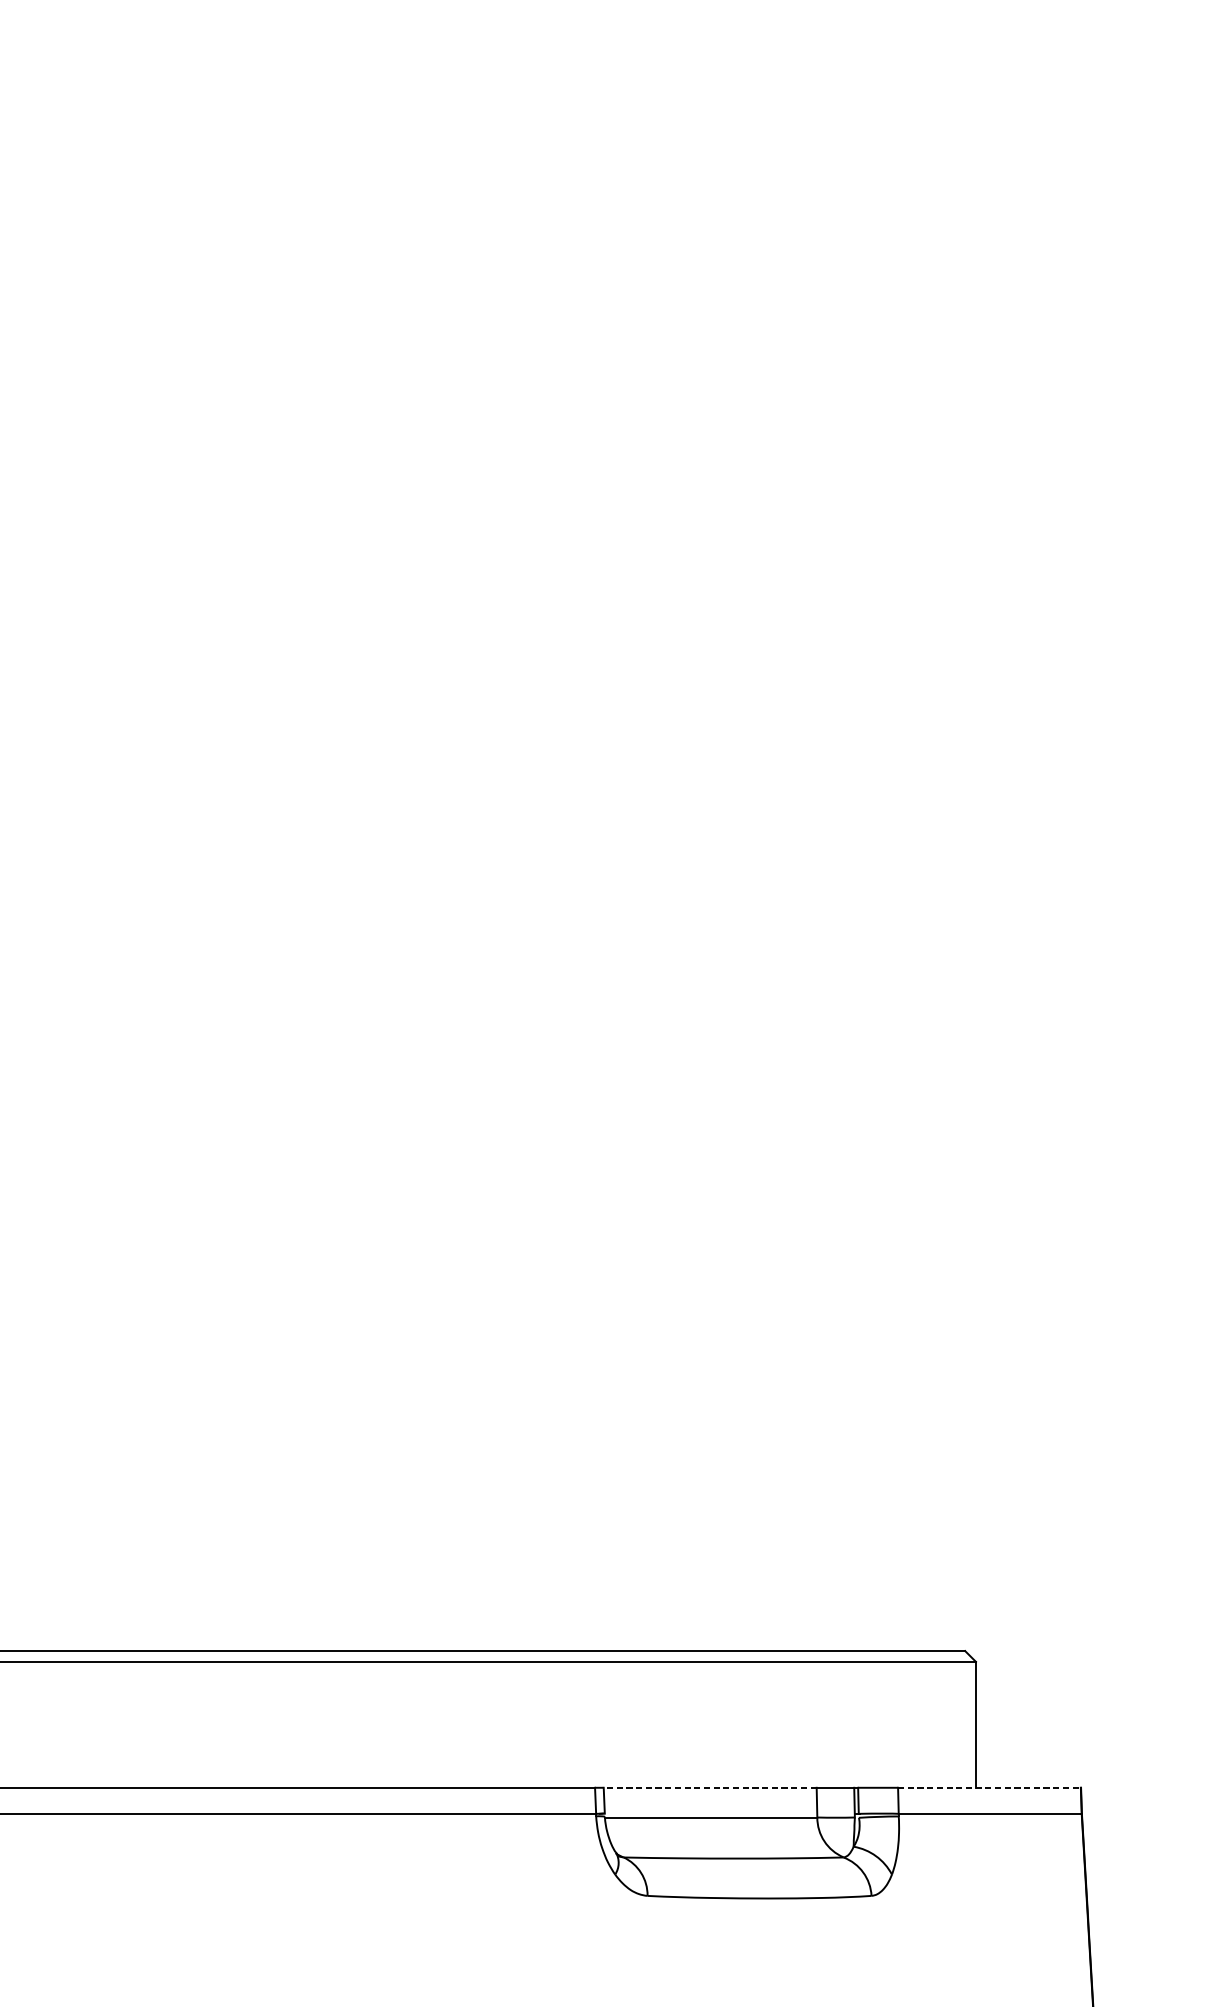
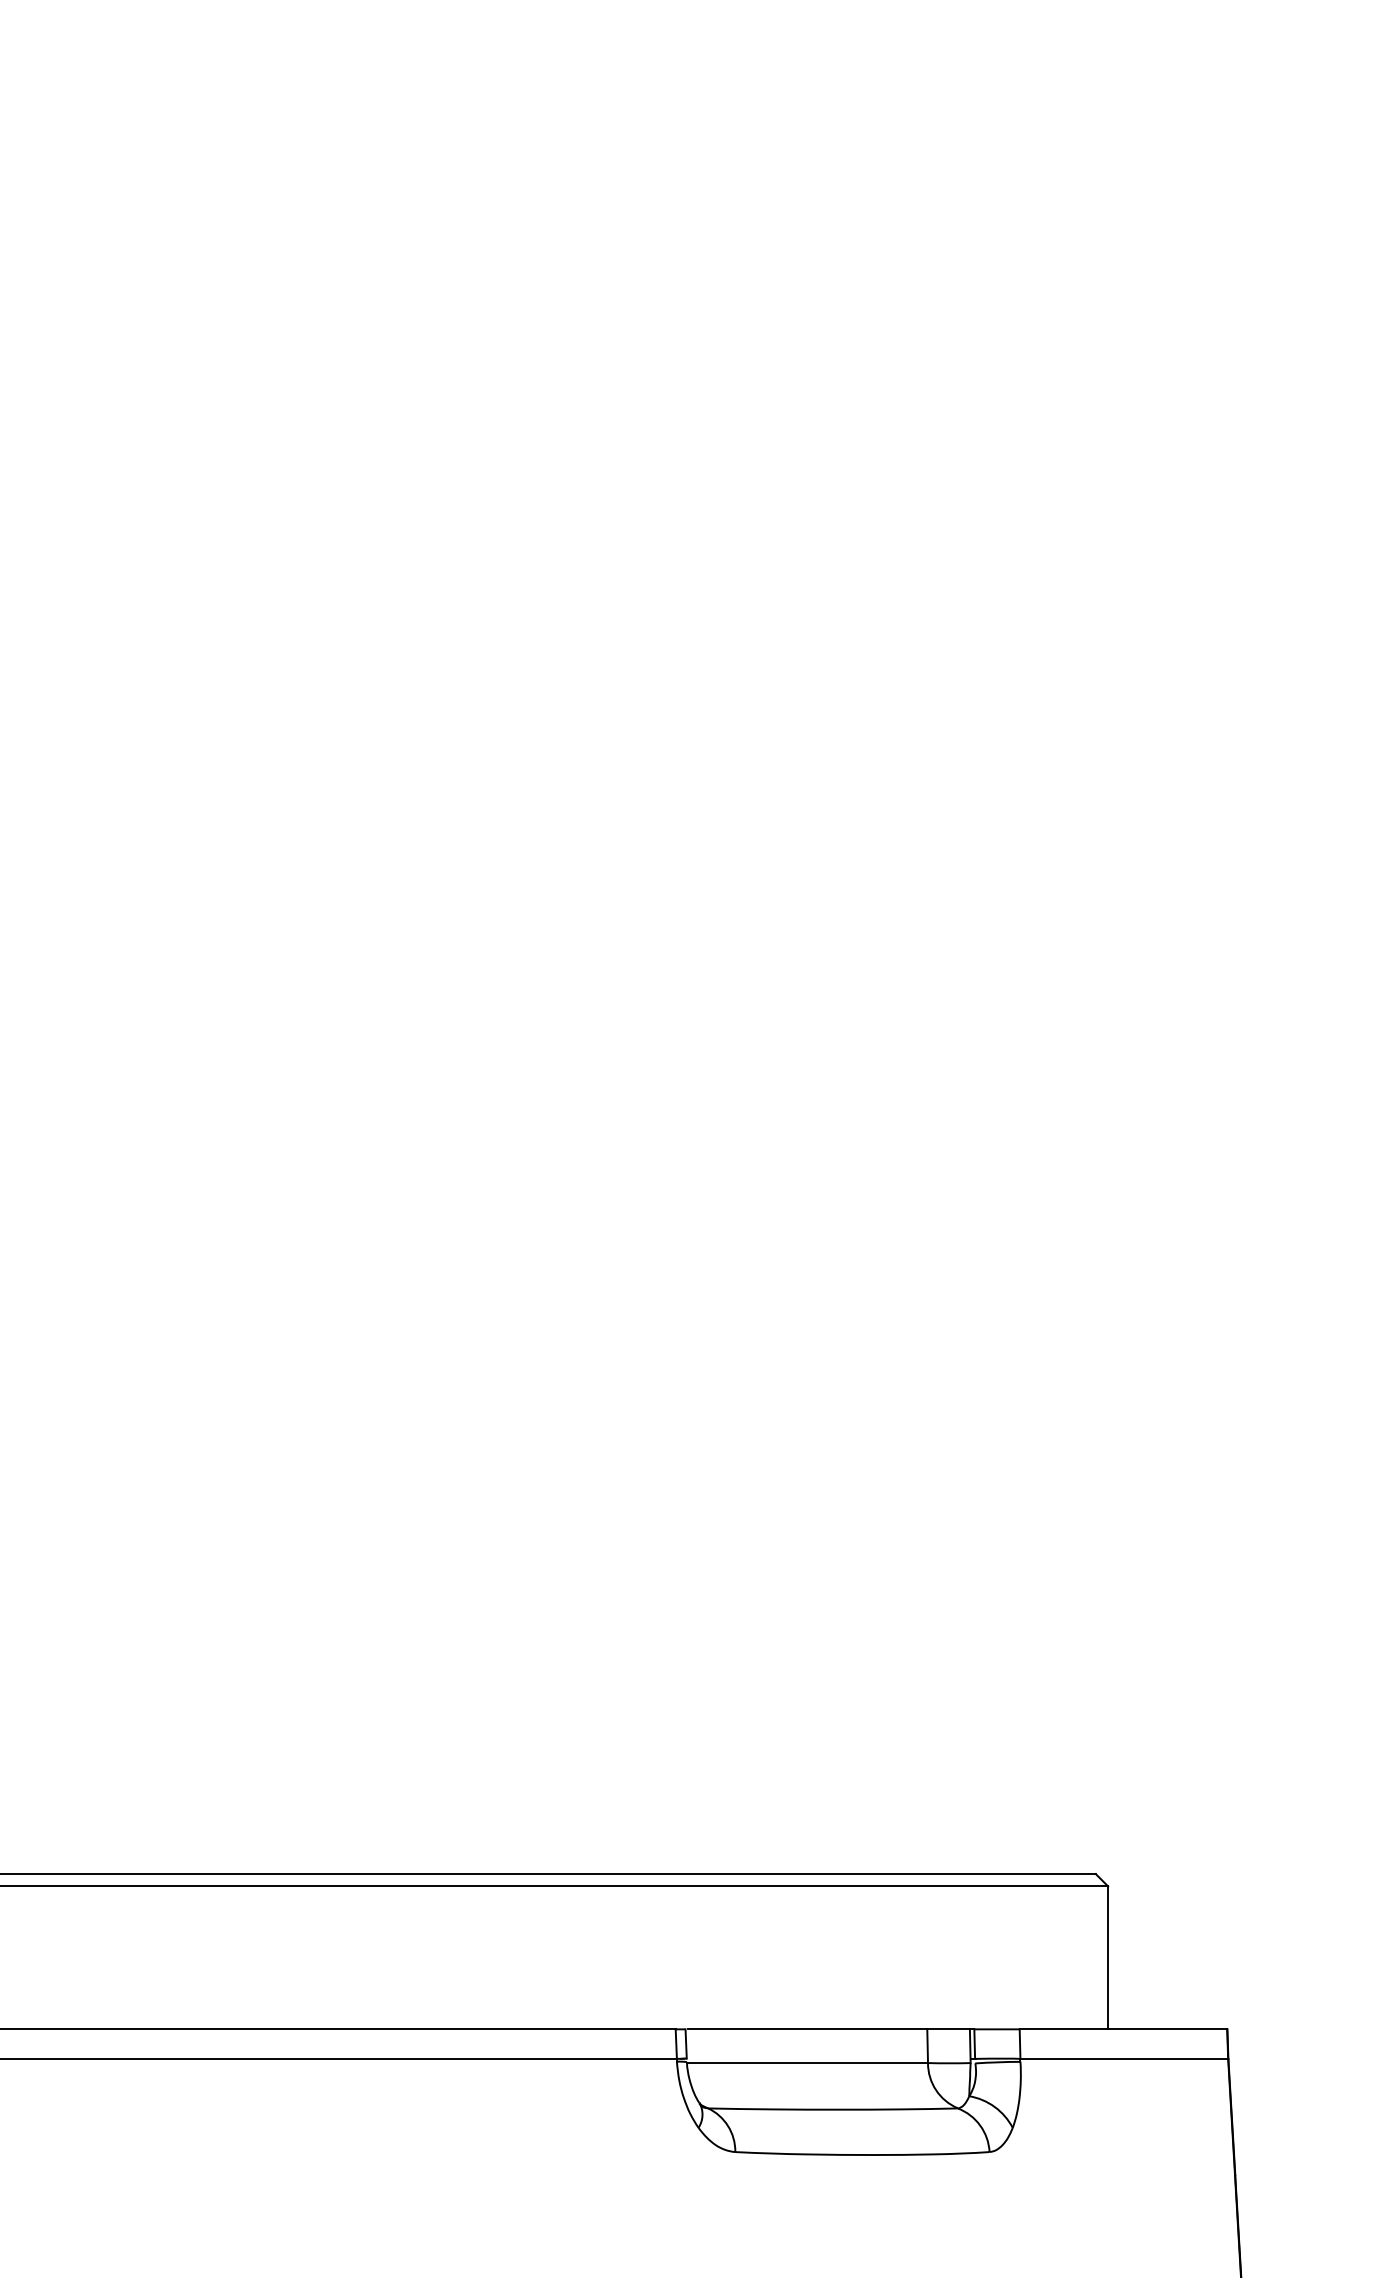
line: (711, 1787) -> (807, 2029), dashed -> solid
line: (989, 1787) -> (1123, 2029), dashed -> solid

